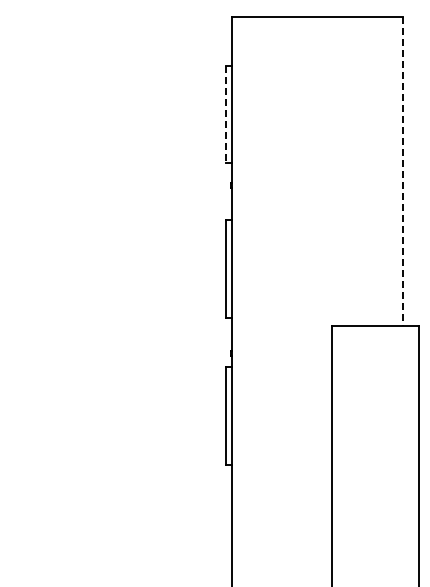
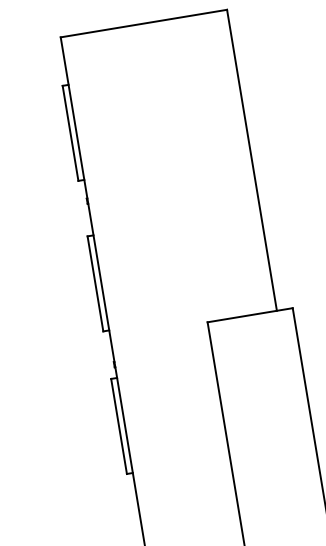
line: (225, 114) -> (70, 133), dashed -> solid
line: (402, 171) -> (251, 160), dashed -> solid

